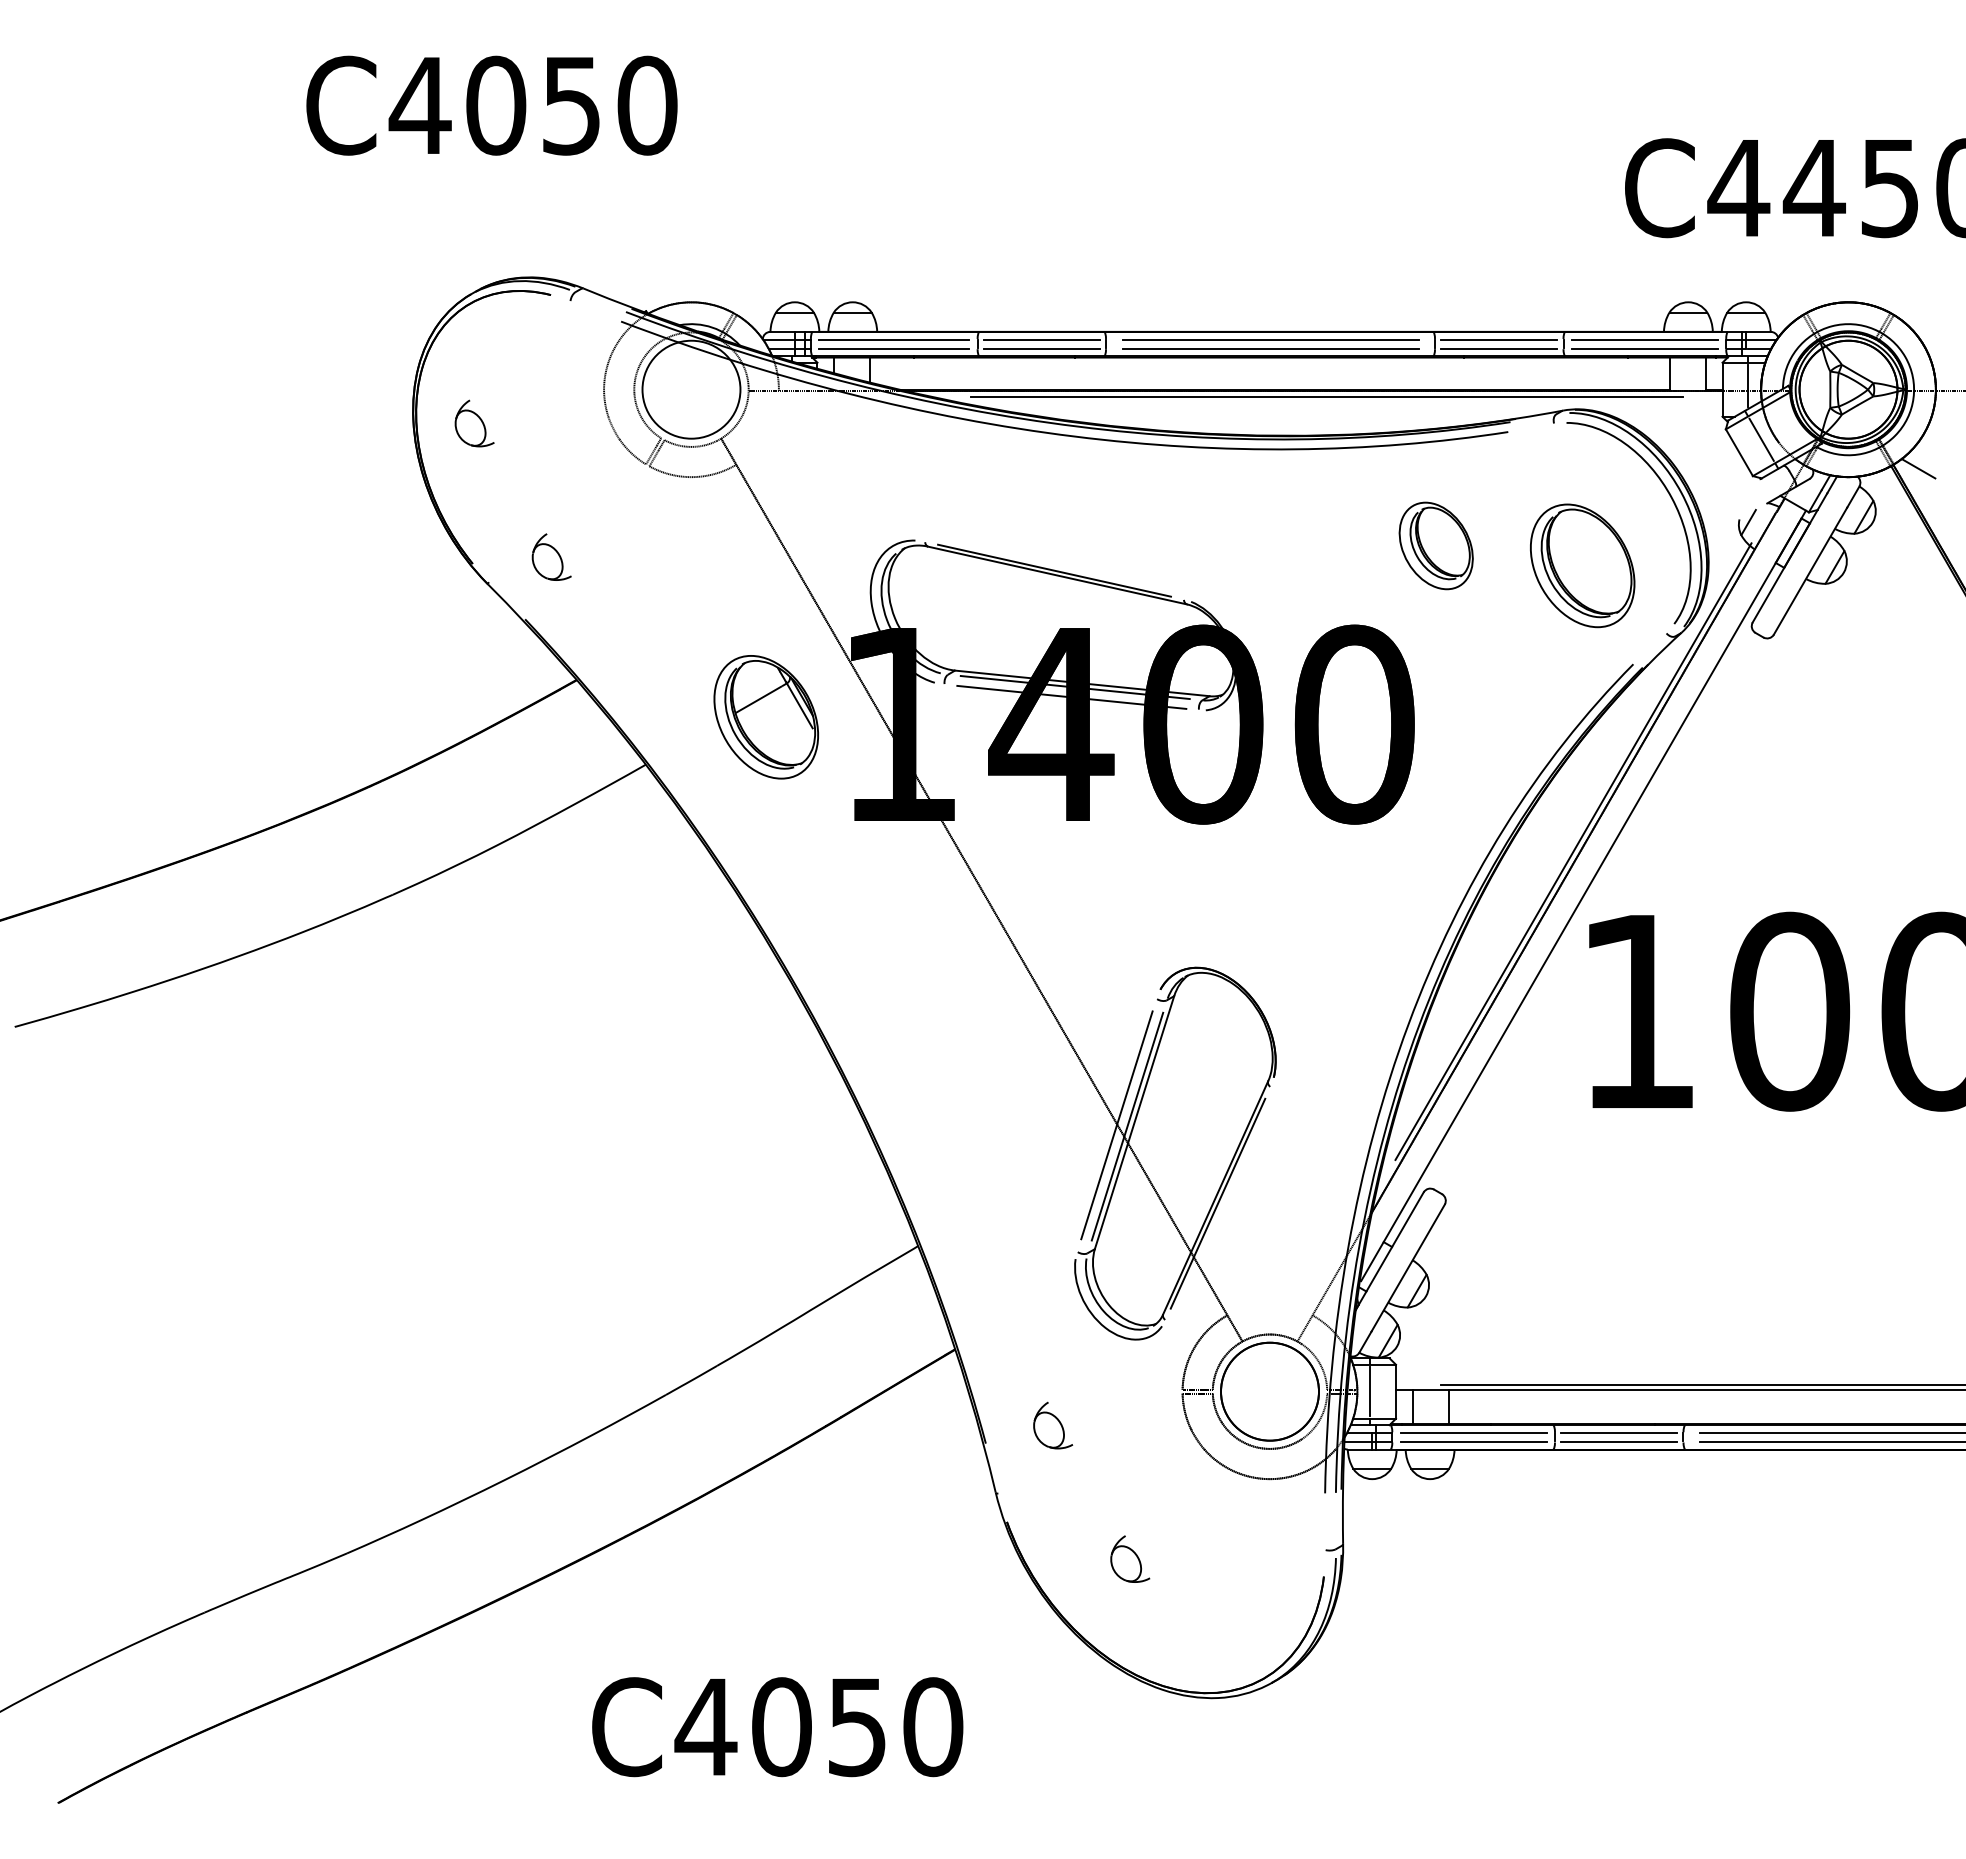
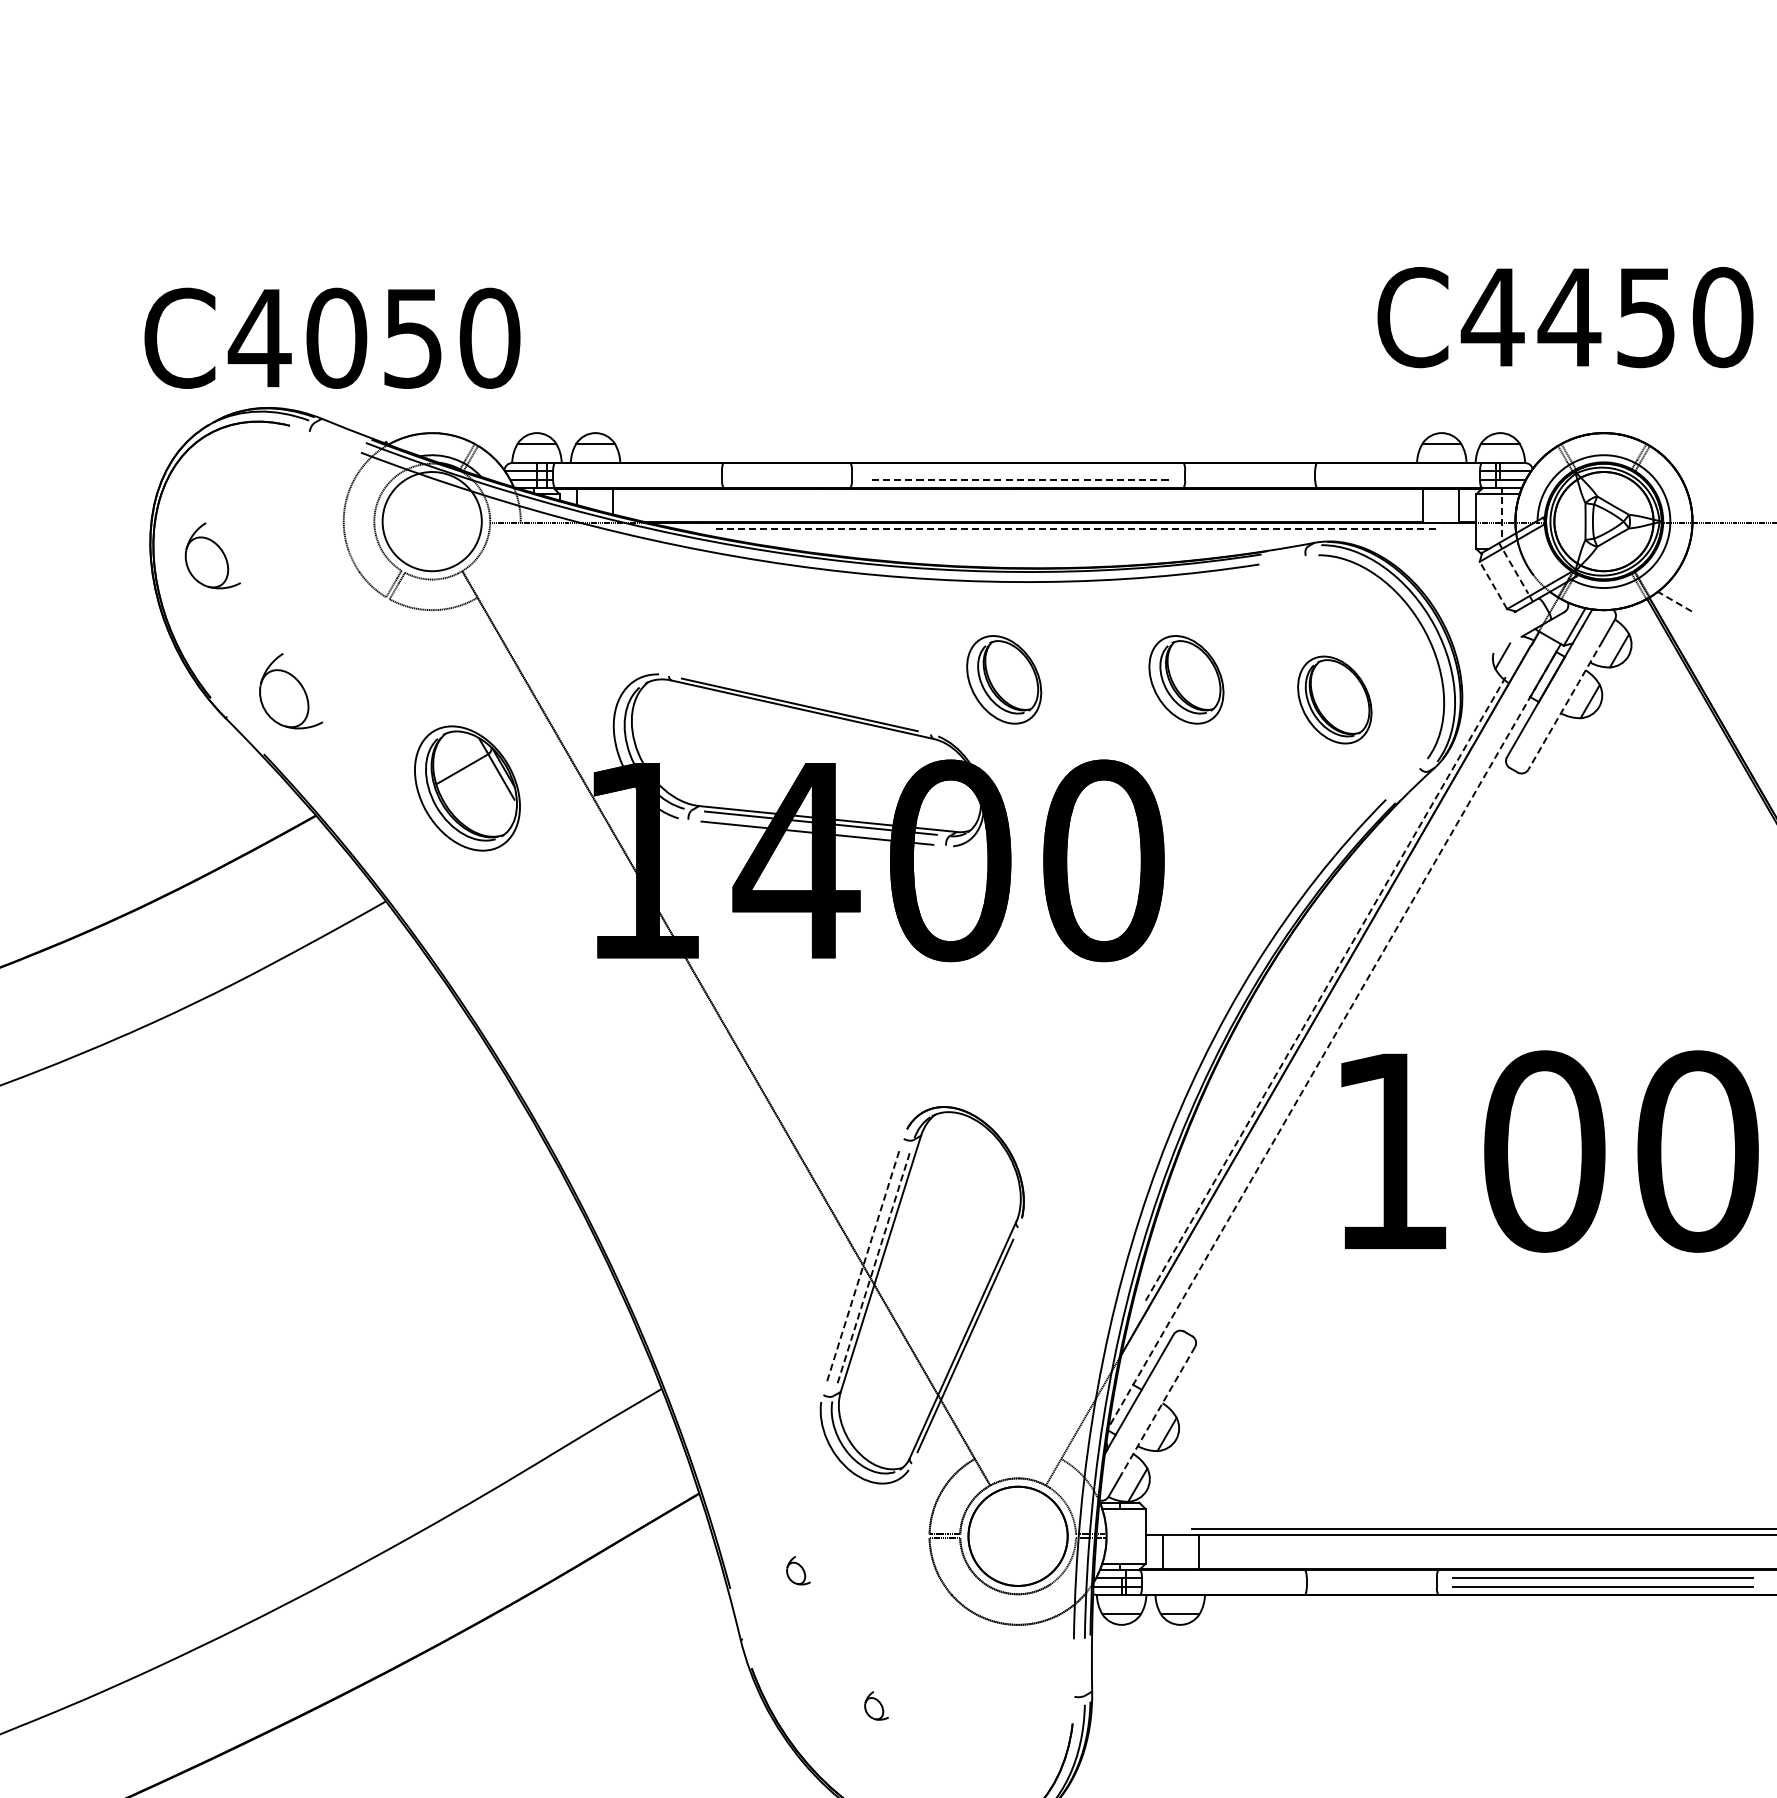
text: (491, 105) -> (331, 338), moved
line: (894, 339) -> (637, 470), removed
line: (1041, 339) -> (786, 470), removed
line: (1270, 339) -> (1018, 470), removed
line: (1499, 339) -> (1250, 470), removed
line: (1644, 339) -> (1397, 470), removed
line: (894, 348) -> (637, 479), removed
line: (1041, 348) -> (786, 479), removed
line: (1270, 348) -> (1018, 479), solid -> dashed
line: (1499, 348) -> (1250, 479), removed
line: (1644, 348) -> (1397, 479), removed
line: (1748, 385) -> (1502, 517), solid -> dashed
line: (1327, 396) -> (1076, 528), solid -> dashed
part: (474, 423) -> (212, 555), size x1.4
line: (1761, 440) -> (1515, 573), solid -> dashed
line: (1739, 452) -> (1493, 585), solid -> dashed
line: (1918, 468) -> (1674, 601), solid -> dashed
part: (1255, 545) -> (1003, 679), added
part: (551, 556) -> (290, 690), size x1.6
part: (1582, 565) -> (1334, 699), size x0.7
line: (1810, 571) -> (1565, 705), solid -> dashed
part: (765, 717) -> (466, 788), moved
line: (1573, 852) -> (1325, 990), solid -> dashed
line: (1579, 902) -> (1331, 1040), solid -> dashed
line: (1116, 1125) -> (862, 1266), solid -> dashed
line: (1127, 1126) -> (873, 1267), solid -> dashed
line: (1407, 1268) -> (1157, 1411), solid -> dashed
line: (1370, 1391) -> (1119, 1536), removed
part: (1053, 1425) -> (798, 1570), size x0.6
line: (1473, 1432) -> (1224, 1577), removed
line: (1619, 1432) -> (1372, 1577), removed
line: (1473, 1441) -> (1224, 1586), removed
line: (1619, 1441) -> (1372, 1586), removed
part: (1130, 1558) -> (876, 1705), size x0.6

